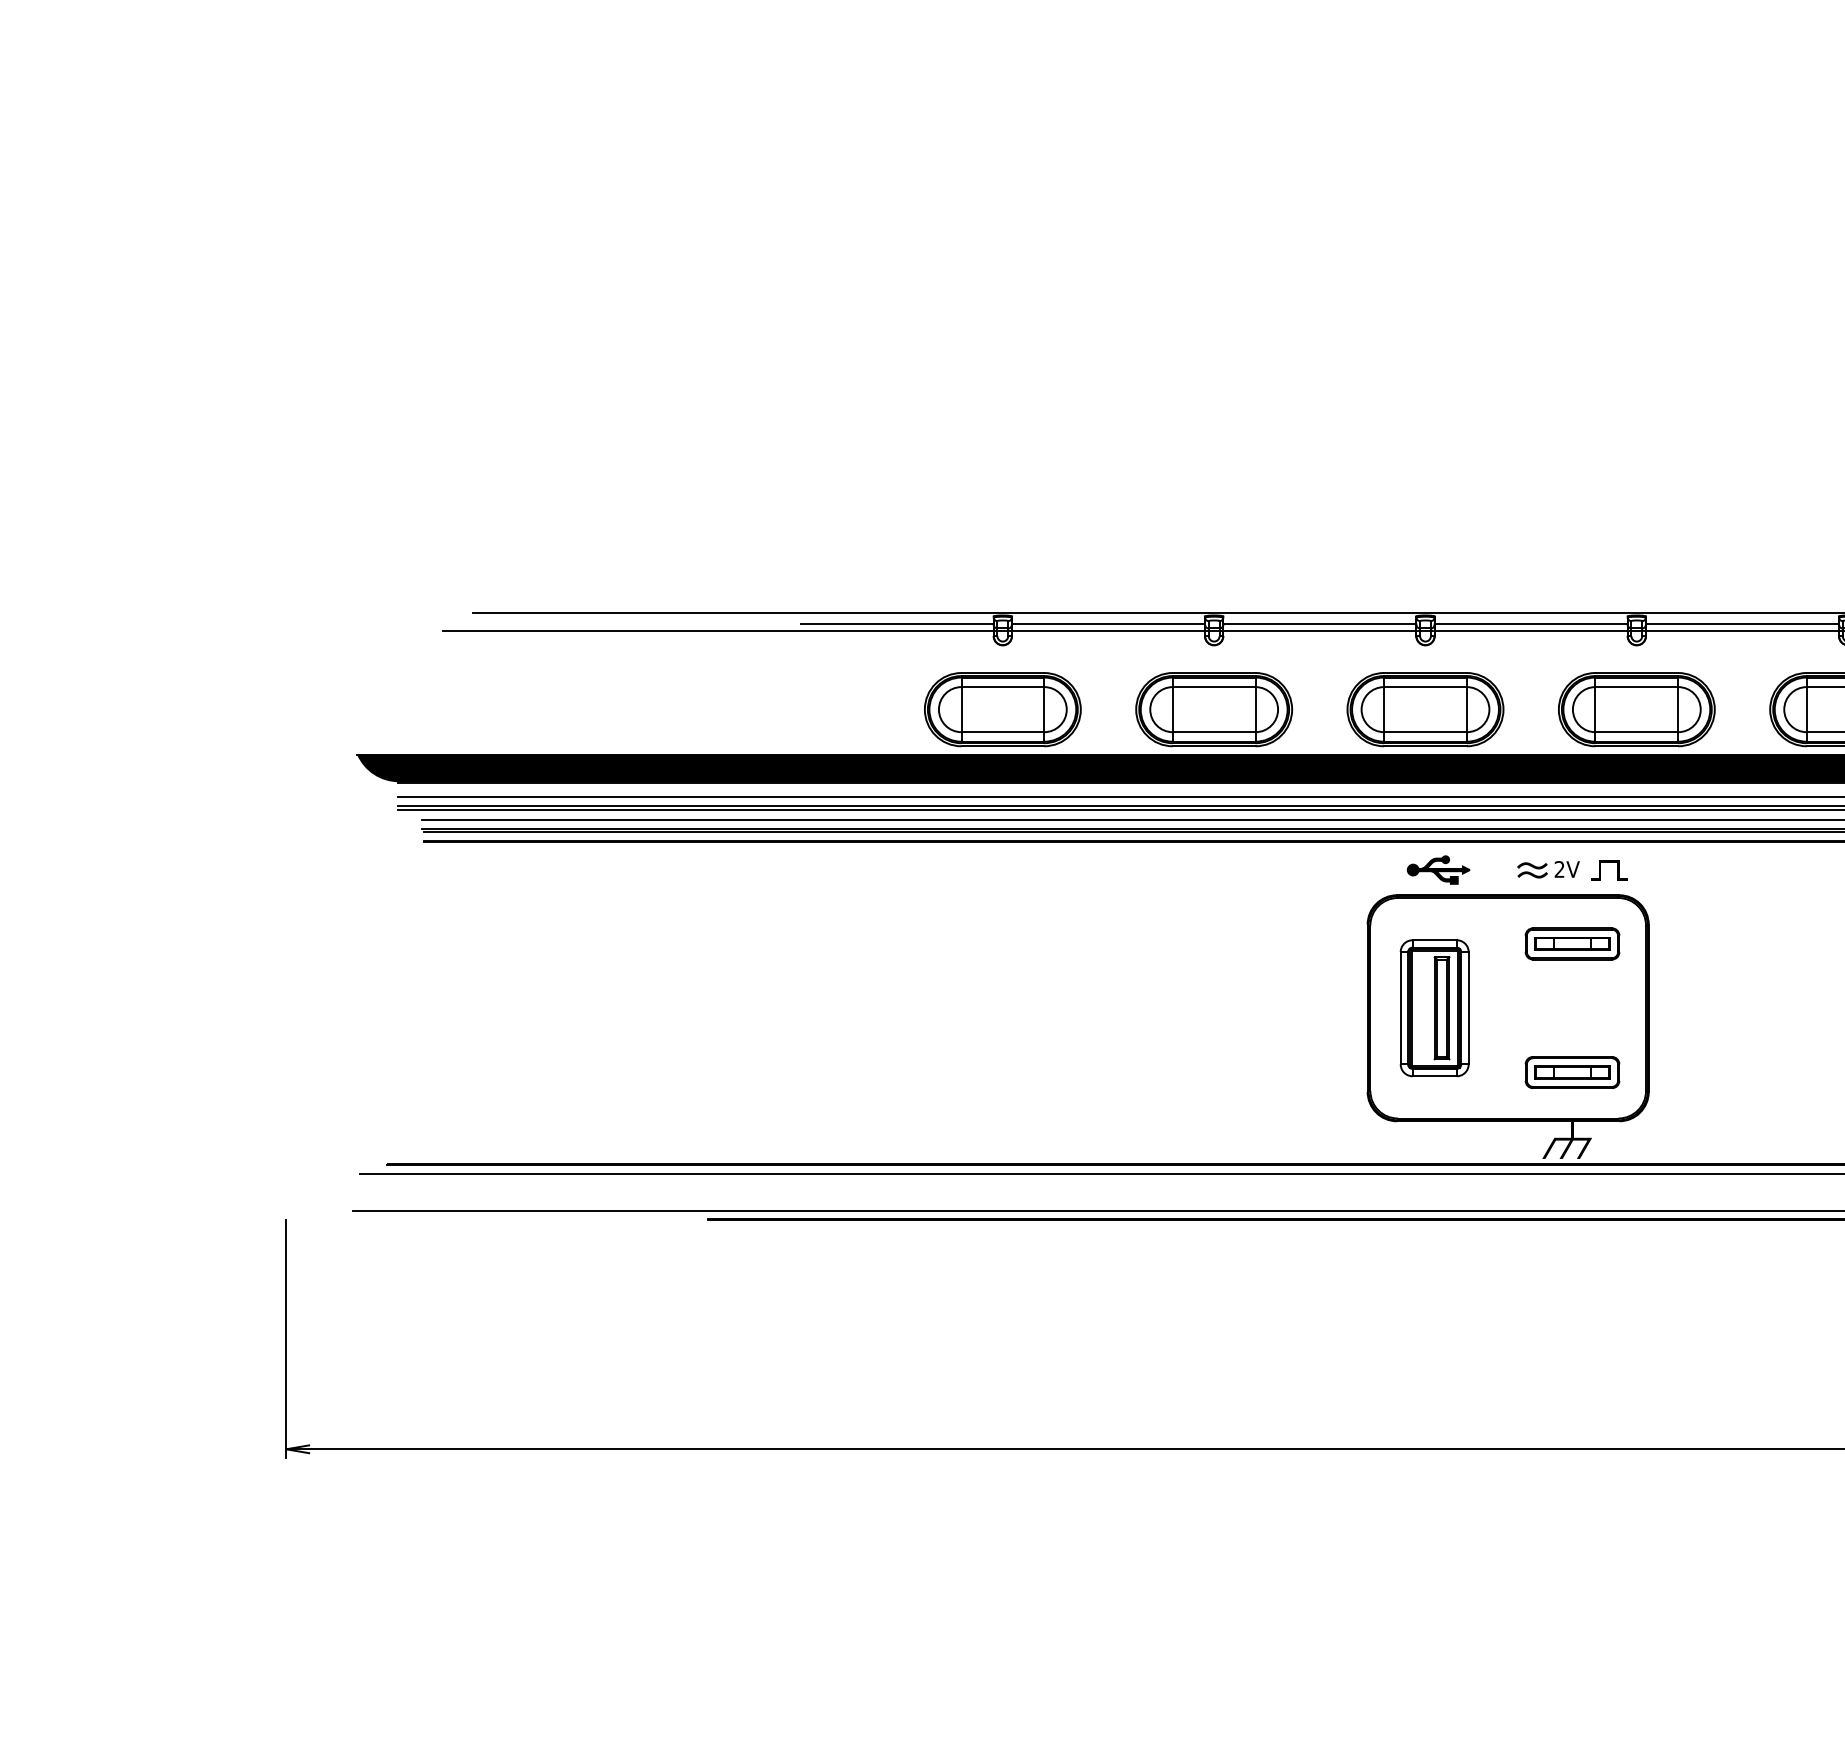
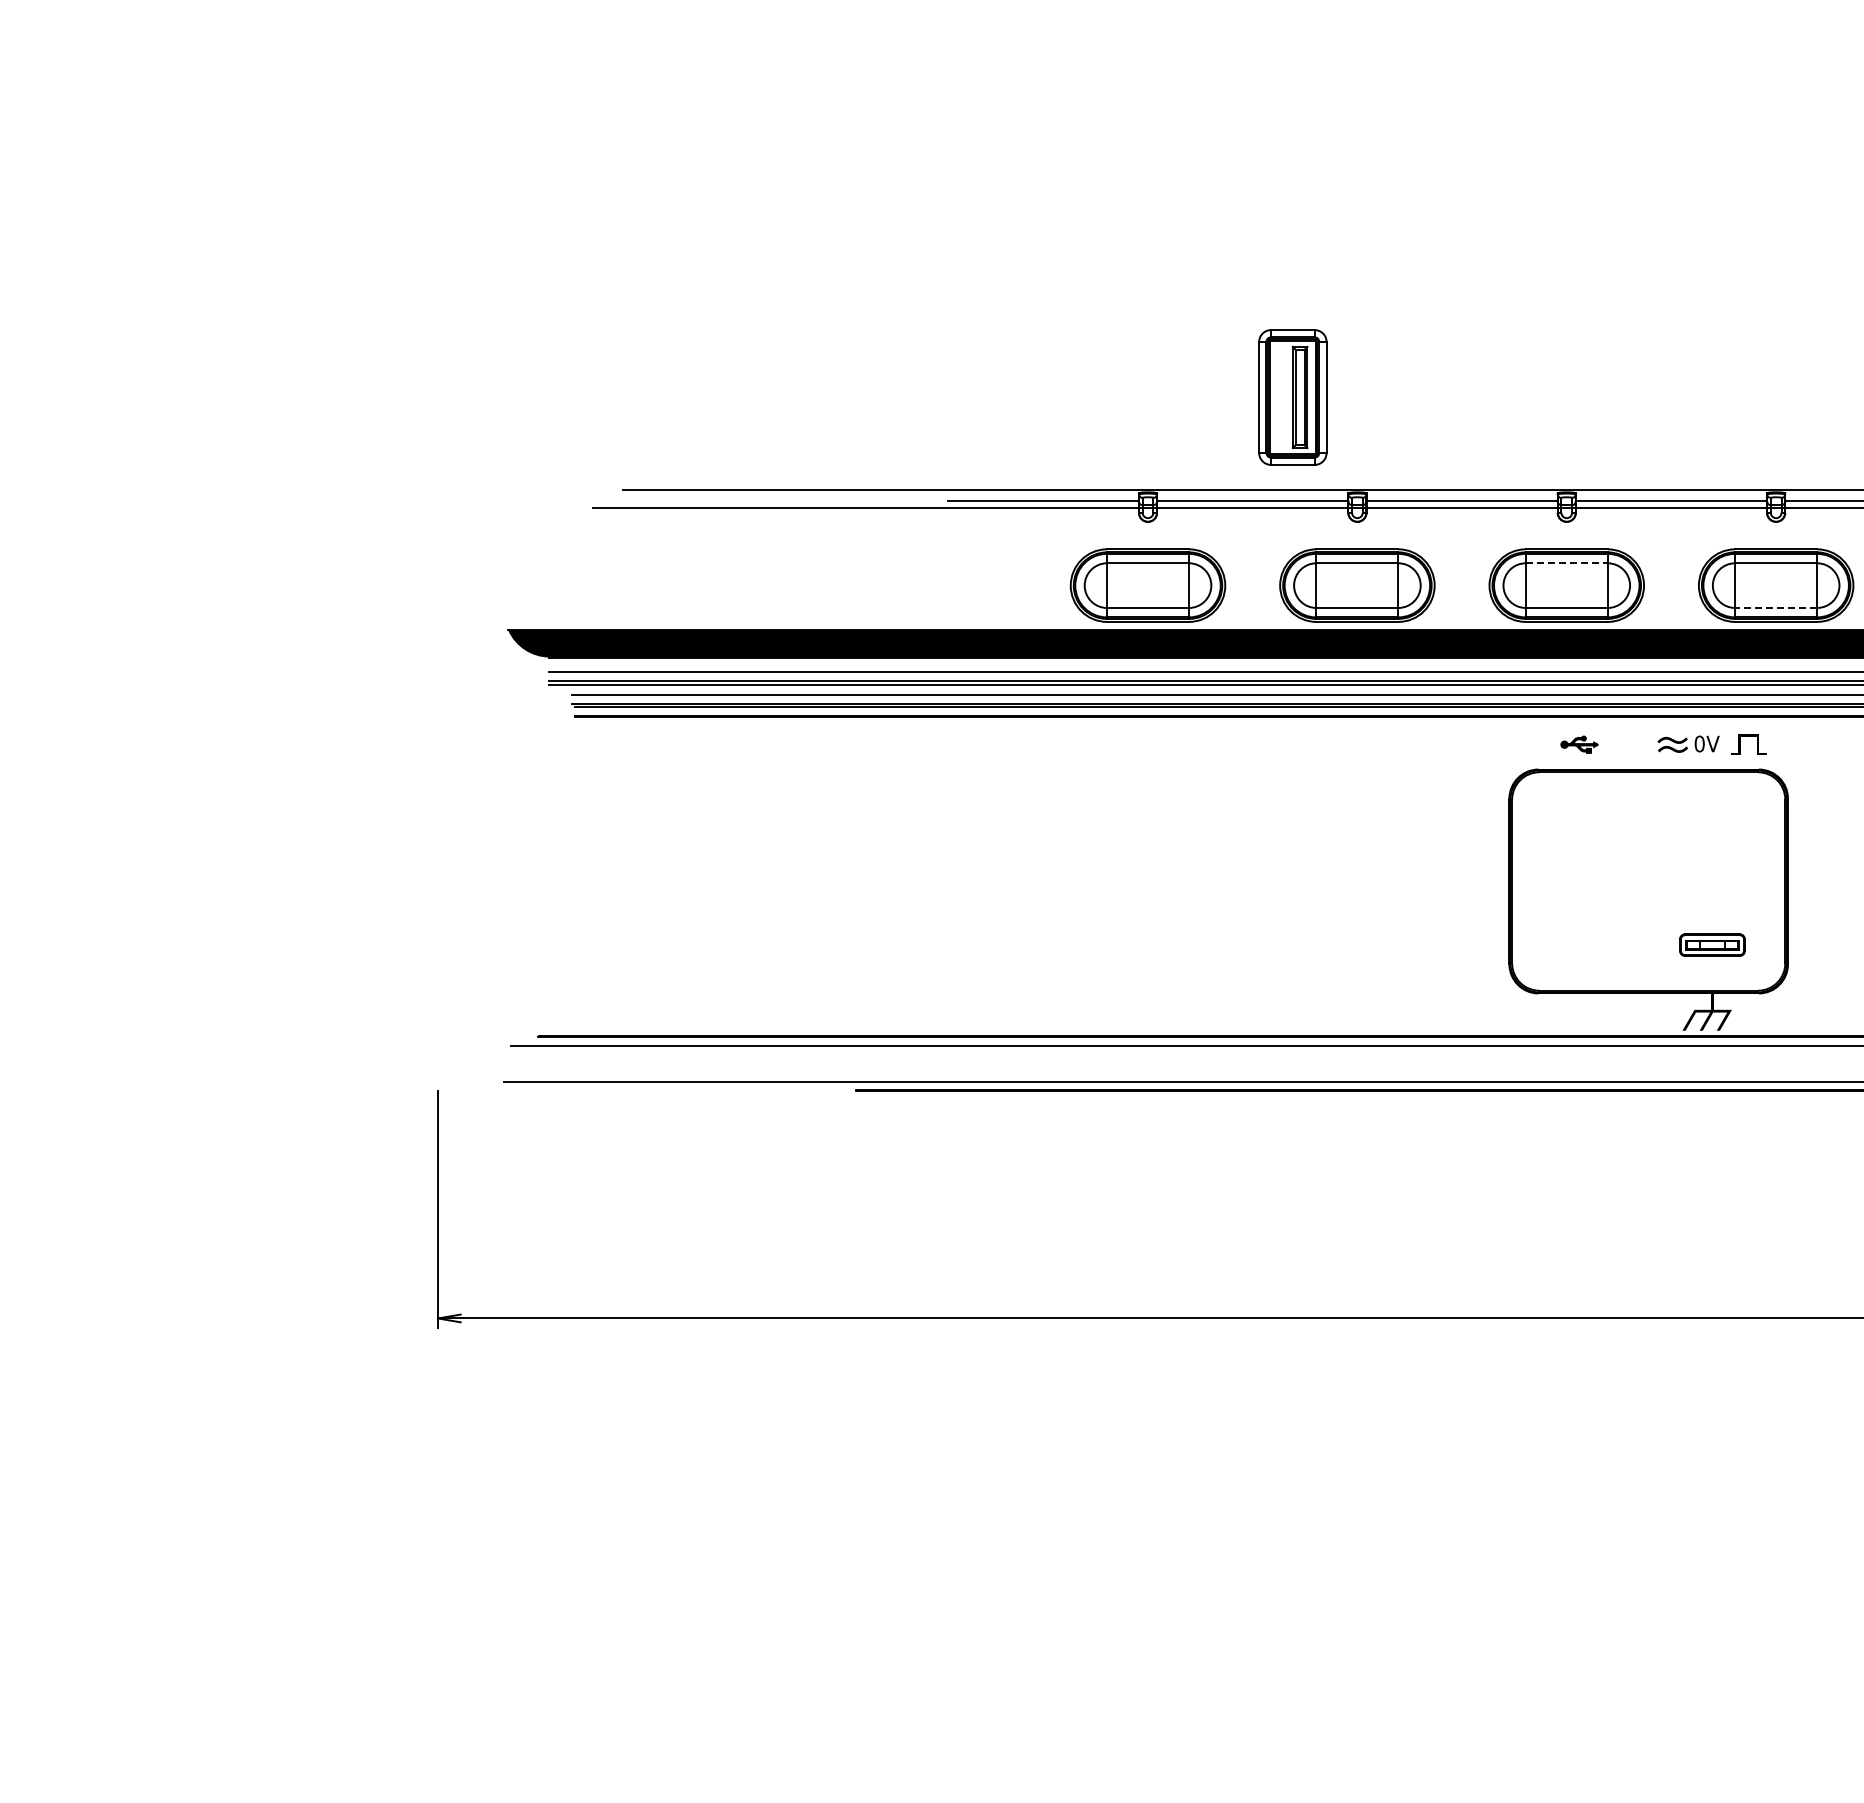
line: (1425, 687) -> (1566, 563), solid -> dashed
line: (1637, 731) -> (1776, 607), solid -> dashed
text: (1559, 868) -> (1699, 743), 2V -> 0V
part: (1438, 869) -> (1579, 744), size x0.6
part: (1572, 943) -> (1712, 817), removed
part: (1434, 1008) -> (1292, 397), moved
part: (1572, 1071) -> (1712, 944), size x0.7

